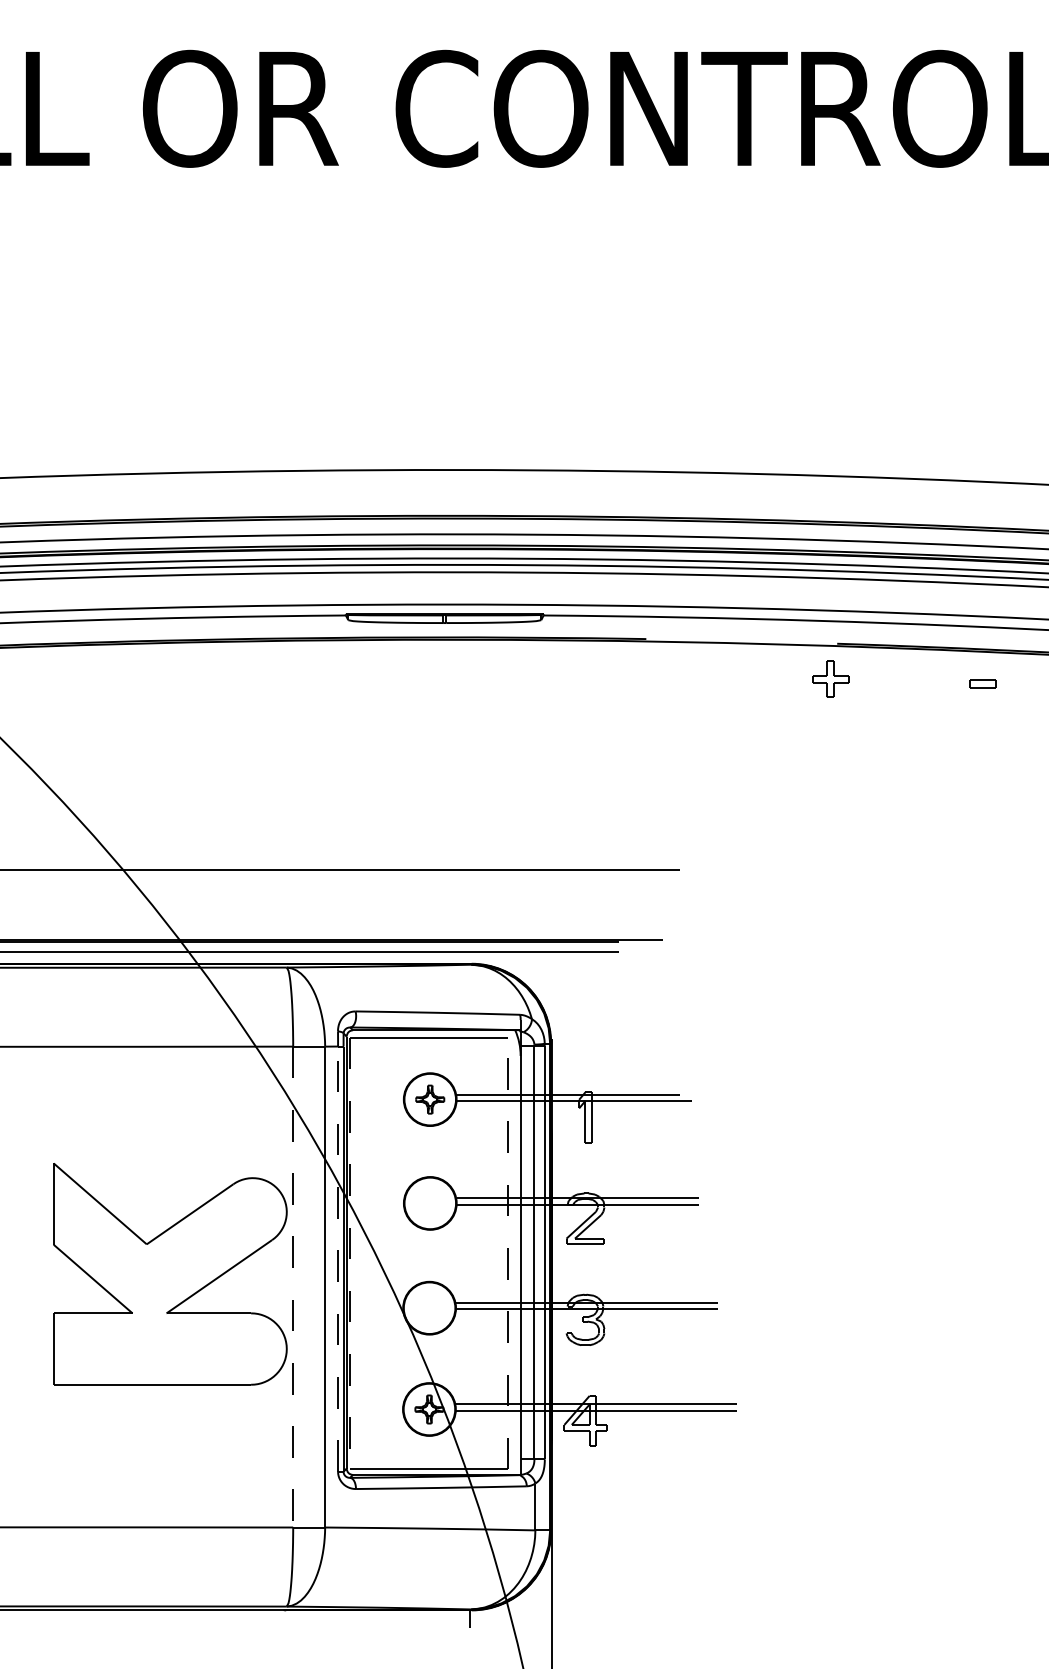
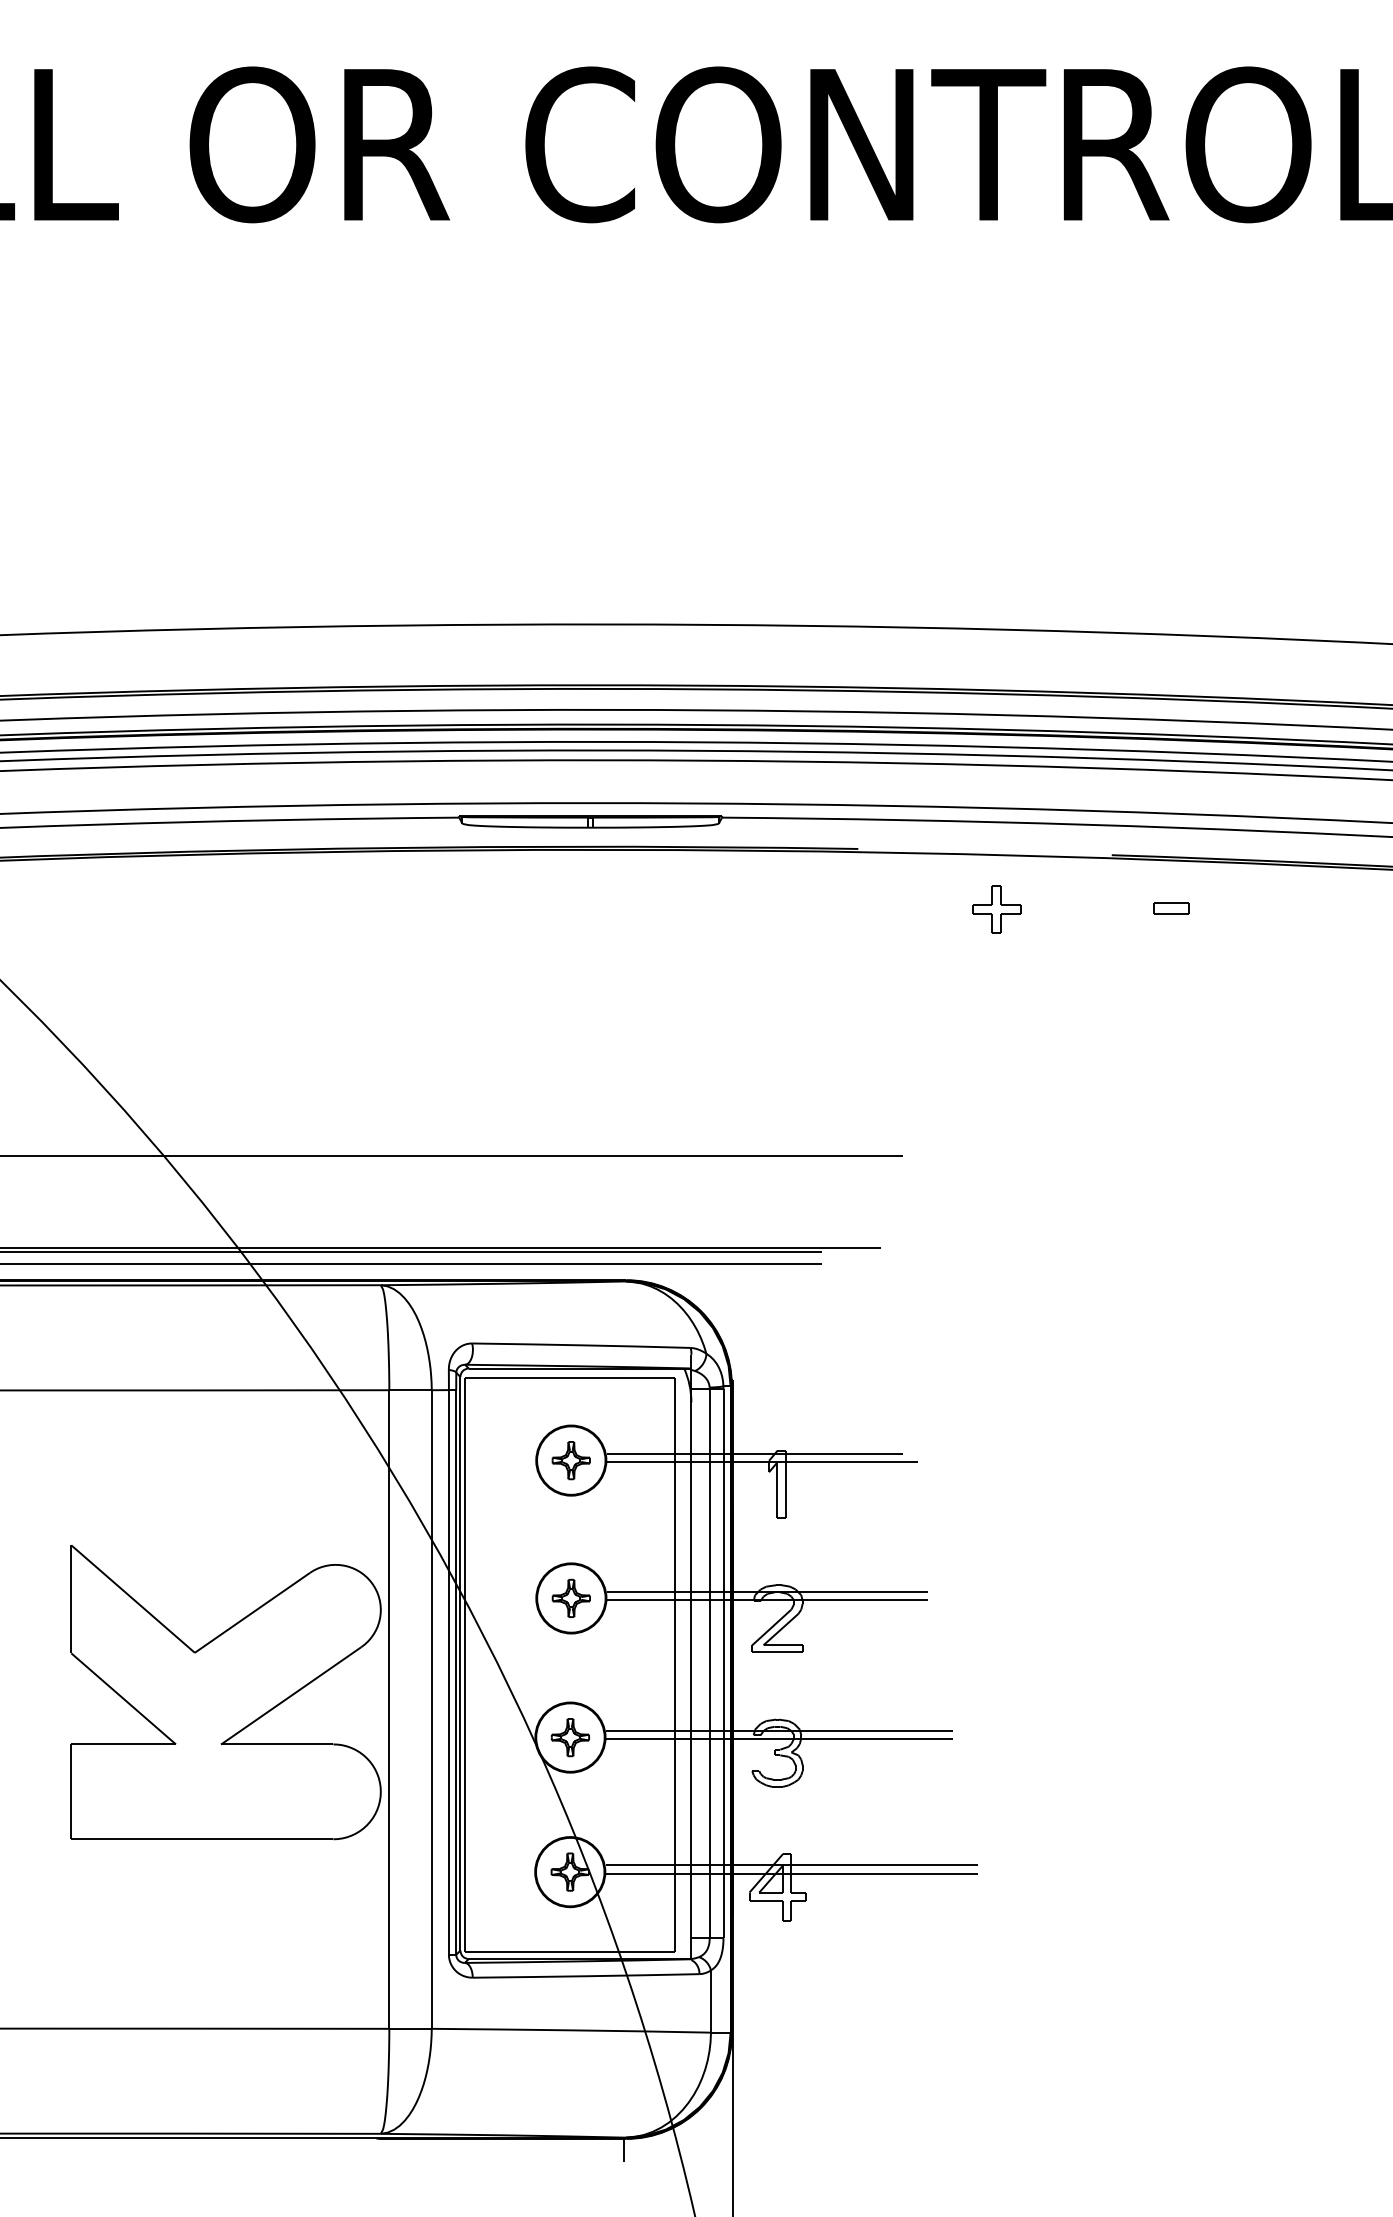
part: (830, 679) -> (996, 909), moved
part: (983, 683) -> (1171, 908), moved
part: (429, 1202) -> (570, 1597), added
line: (349, 1253) -> (464, 1665), dashed -> solid
line: (507, 1253) -> (674, 1665), dashed -> solid
line: (337, 1258) -> (448, 1671), dashed -> solid
line: (293, 1287) -> (389, 1710), dashed -> solid
part: (428, 1308) -> (569, 1737), added

